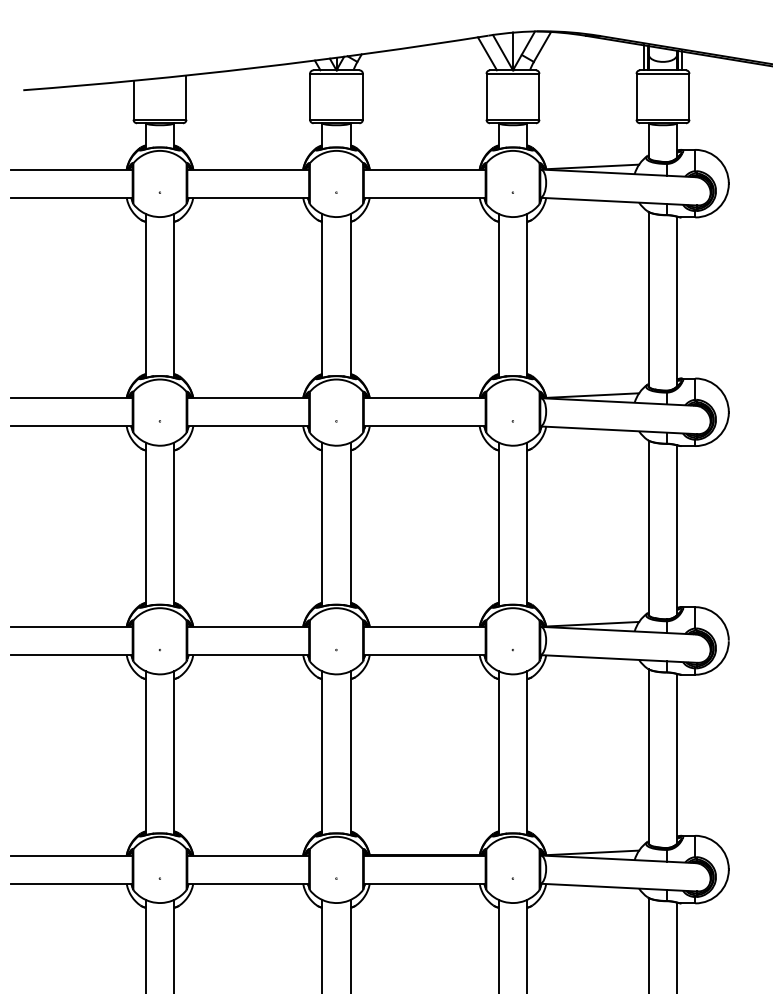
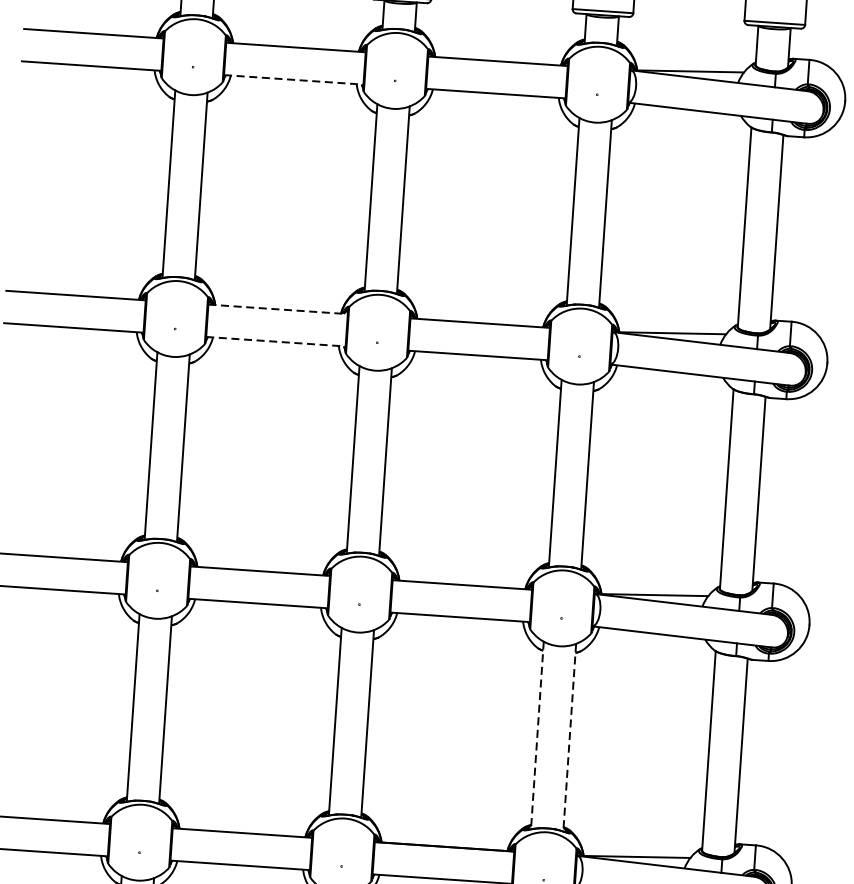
line: (248, 197) -> (294, 79), solid -> dashed
line: (248, 398) -> (278, 309), solid -> dashed
line: (248, 426) -> (276, 341), solid -> dashed
line: (498, 753) -> (536, 735), solid -> dashed
line: (527, 753) -> (570, 738), solid -> dashed

